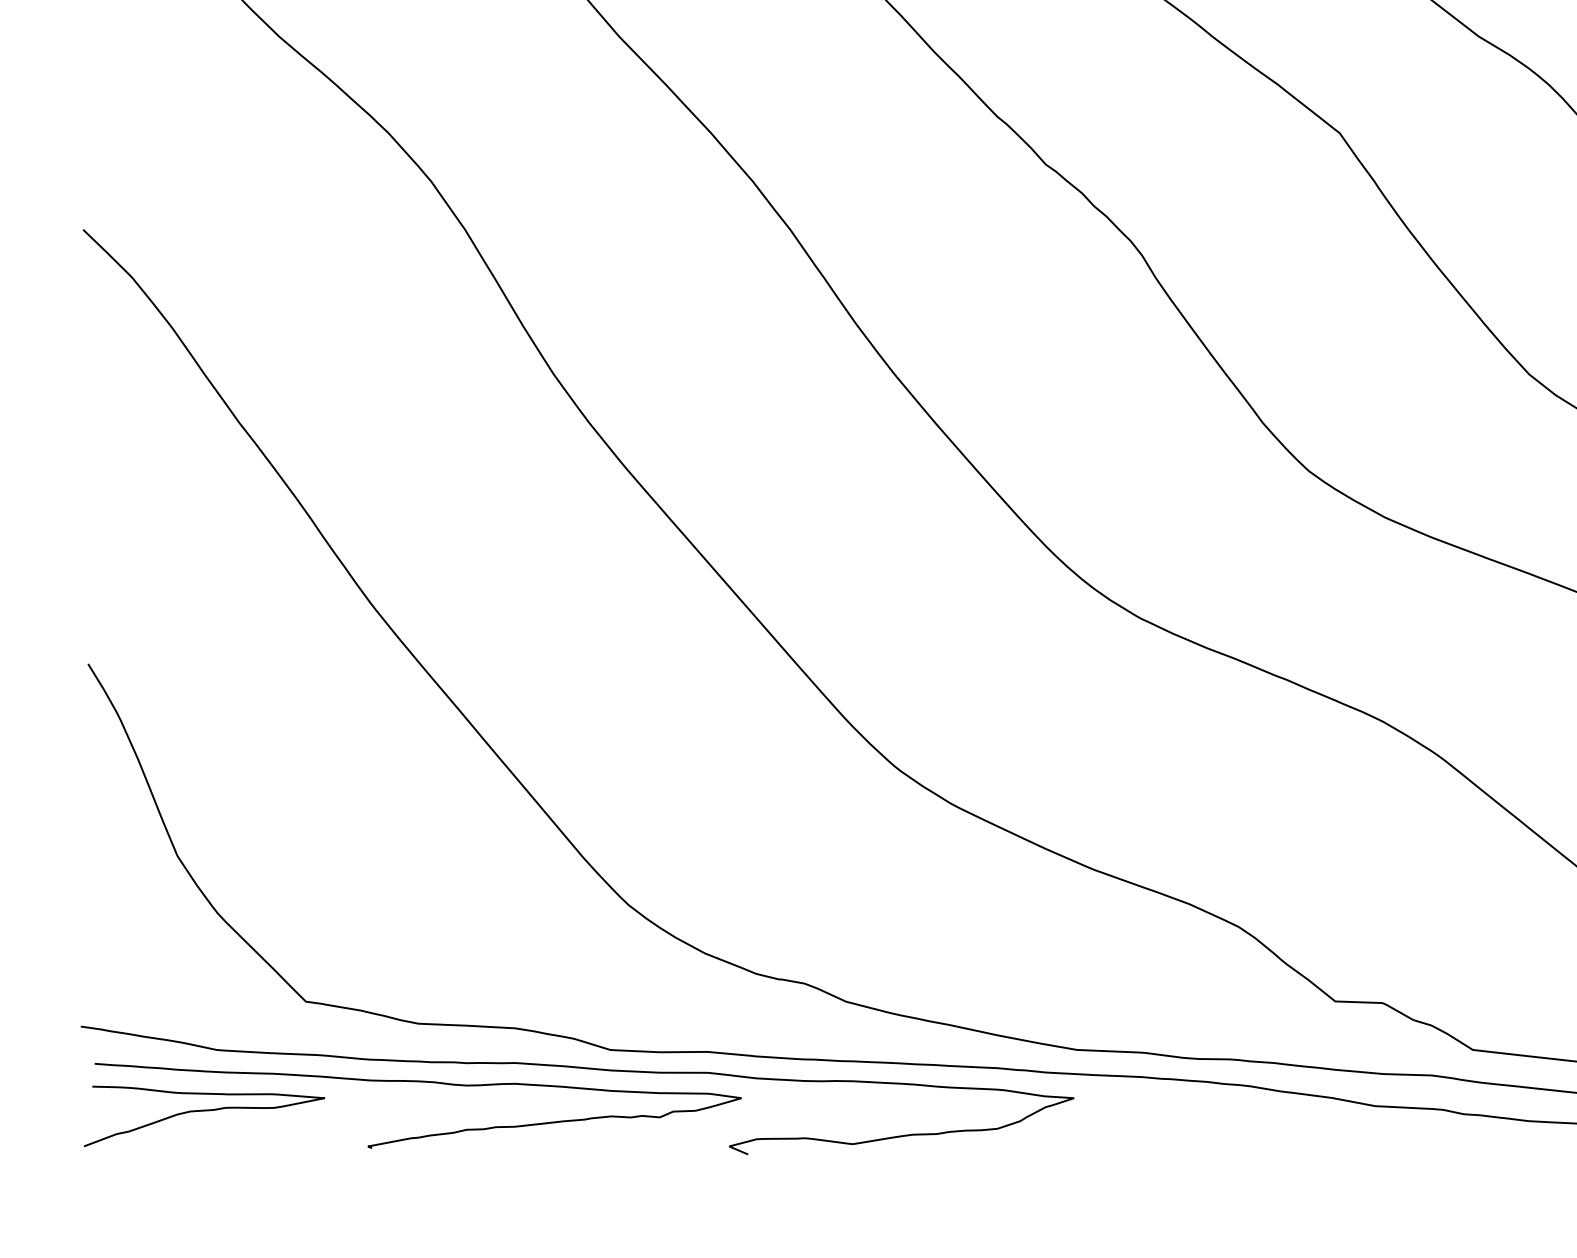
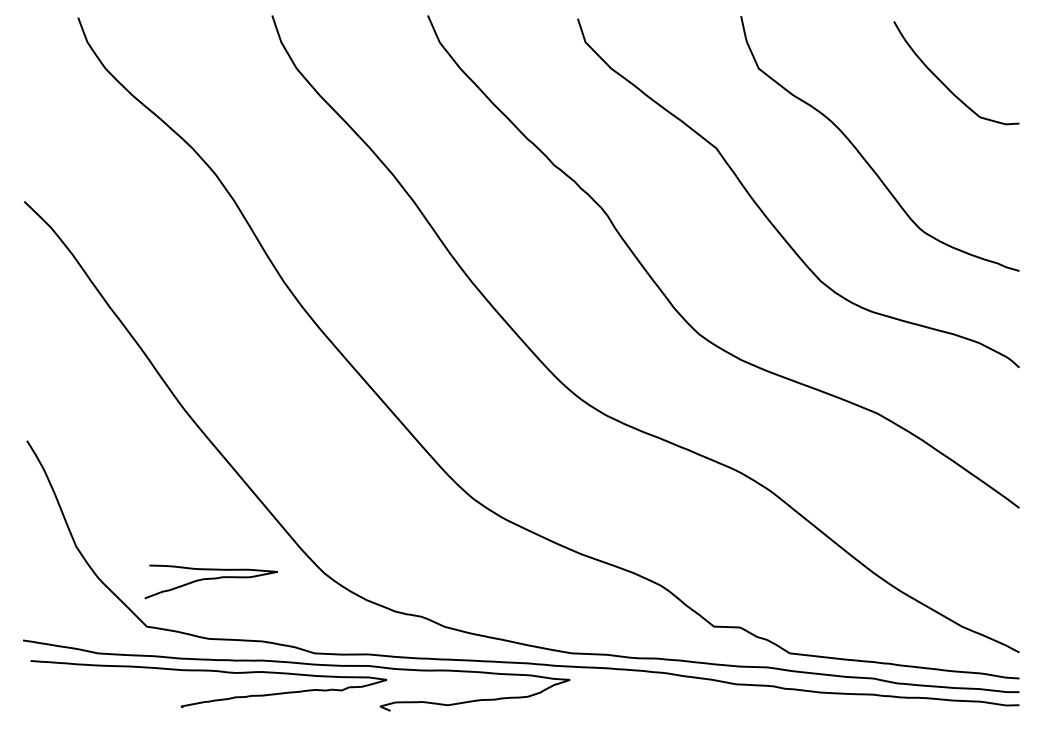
curve: (203, 1111) -> (210, 579), moved

